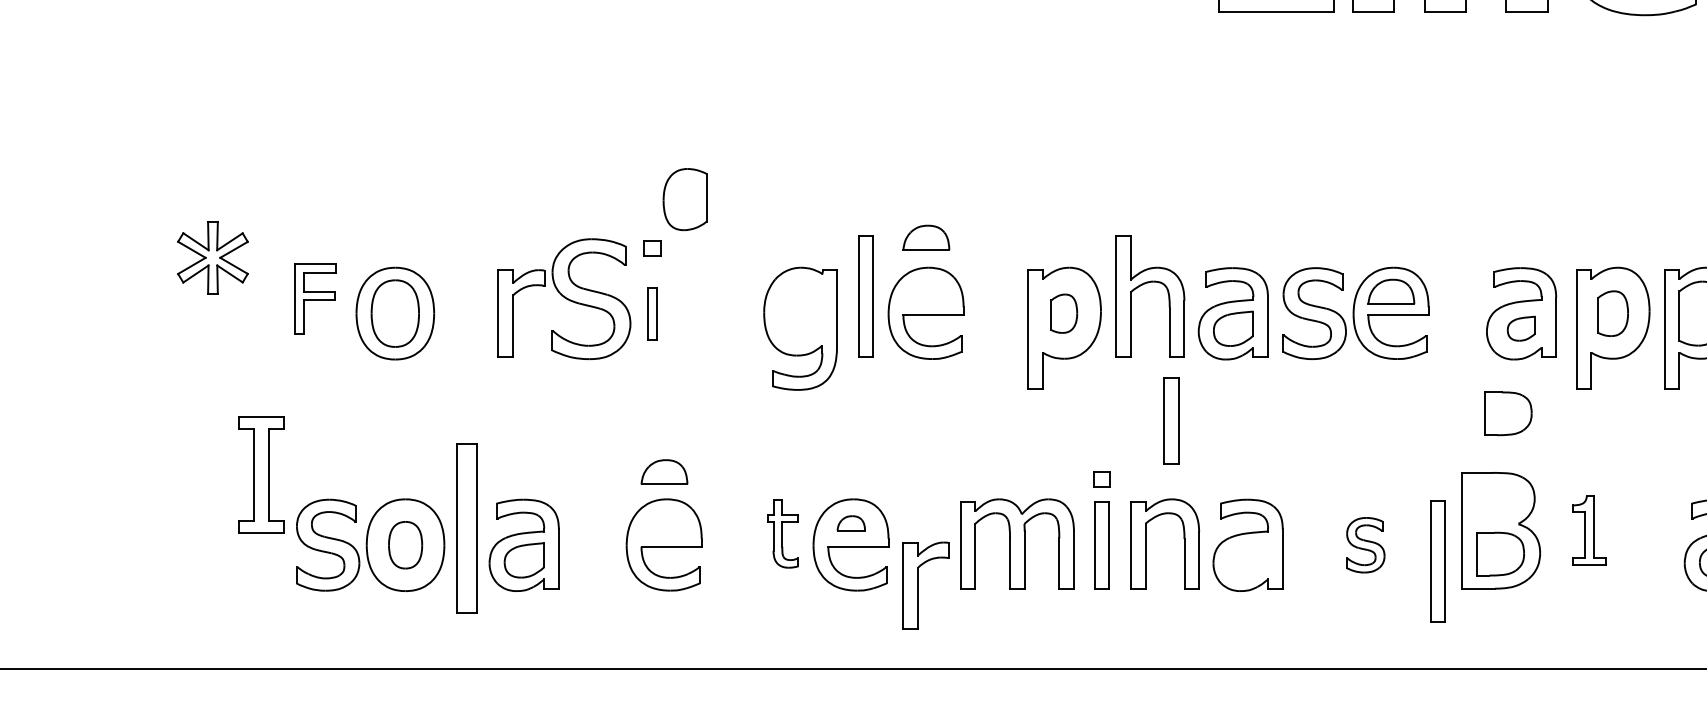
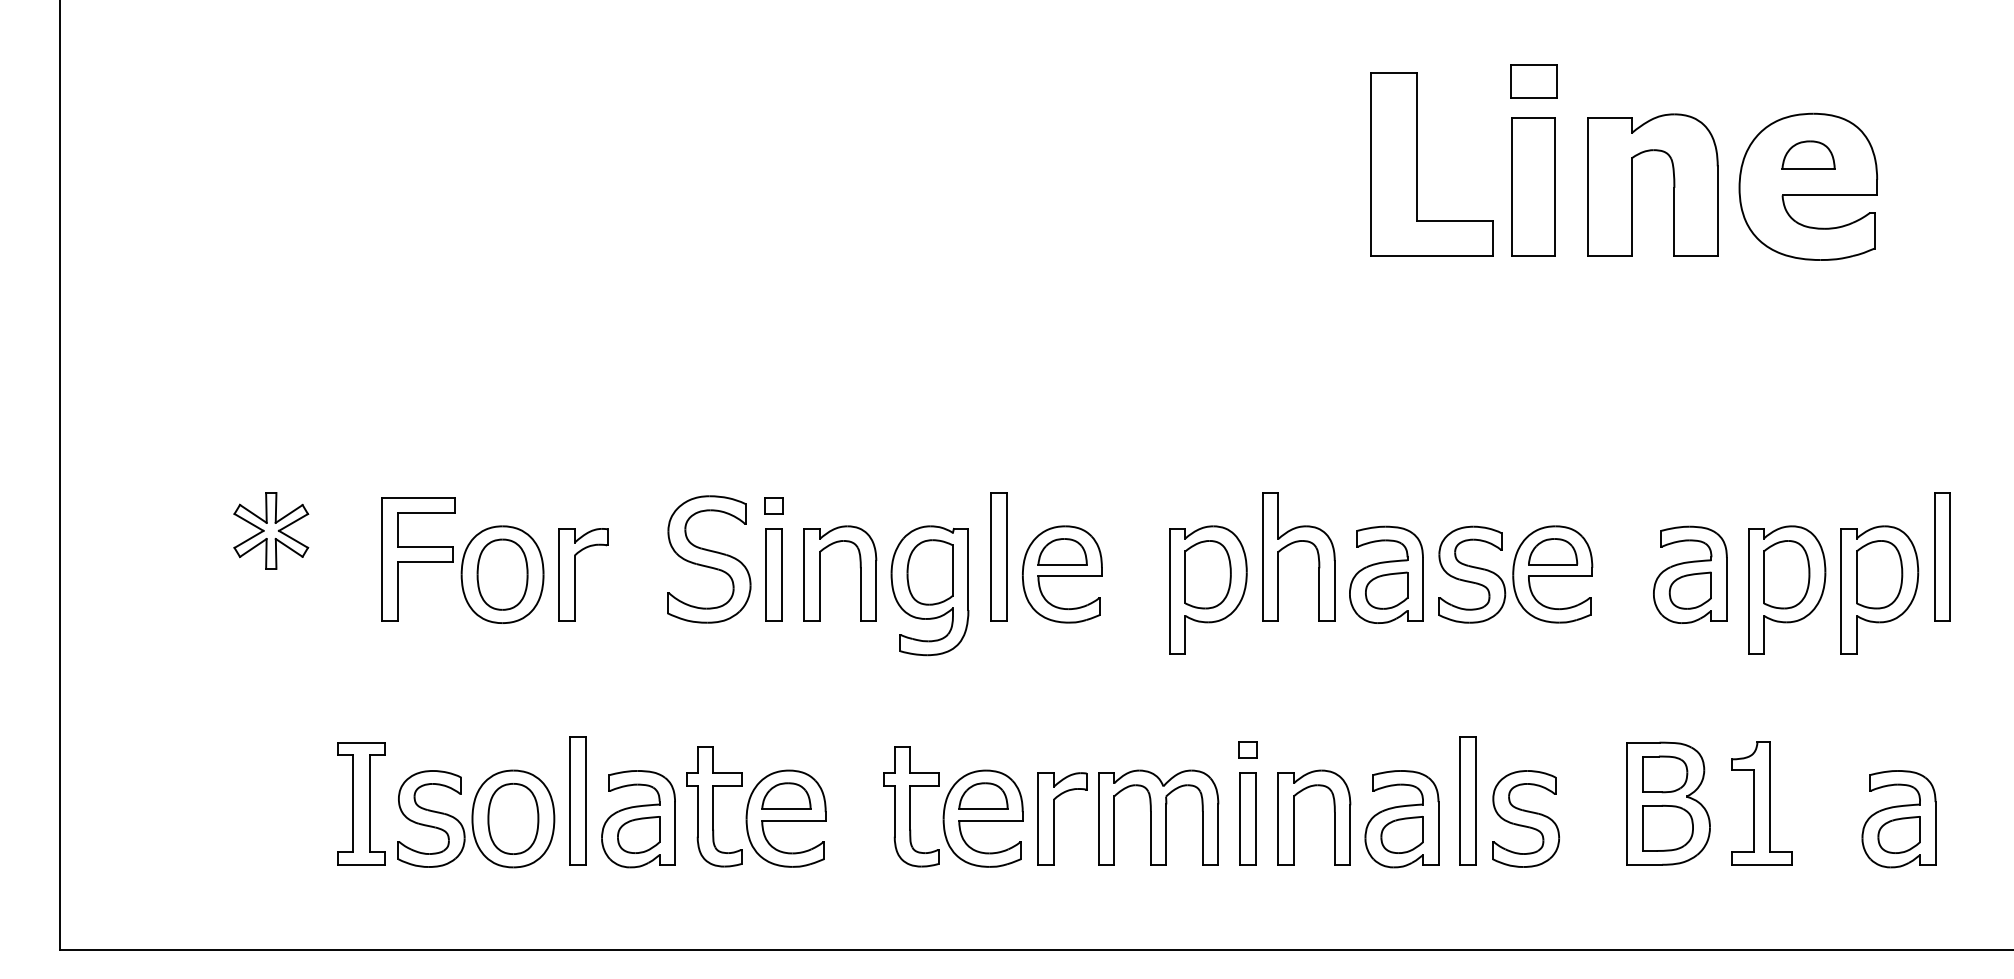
part: (684, 199) -> (929, 572), moved
part: (926, 237) -> (1062, 551), moved
part: (213, 257) -> (271, 530), moved
part: (315, 299) -> (418, 559), size x1.67
part: (733, 306) -> (859, 567), added
part: (513, 313) -> (575, 574), moved
part: (652, 313) -> (773, 574), size x1.67
part: (1063, 313) -> (1207, 574), size x1.67
part: (1612, 313) -> (1786, 574), size x1.43
part: (1520, 328) -> (1689, 590), size x1.43
part: (1507, 412) -> (1675, 679), removed
part: (1170, 420) -> (1320, 687), removed
part: (664, 471) -> (786, 795), moved
part: (261, 474) -> (361, 803), moved
part: (1497, 503) -> (1665, 774), added
part: (851, 522) -> (983, 795), size x1.67
part: (466, 527) -> (577, 800), size x0.71
part: (1589, 530) -> (1761, 803), size x1.67
part: (596, 533) -> (714, 806), added
part: (783, 533) -> (911, 806), size x1.67
part: (405, 544) -> (513, 818), size x1.43
part: (1365, 544) -> (1525, 818), size x1.67
part: (1247, 559) -> (1401, 834), added
part: (1437, 560) -> (1467, 800), moved
part: (918, 585) -> (1054, 818), moved

